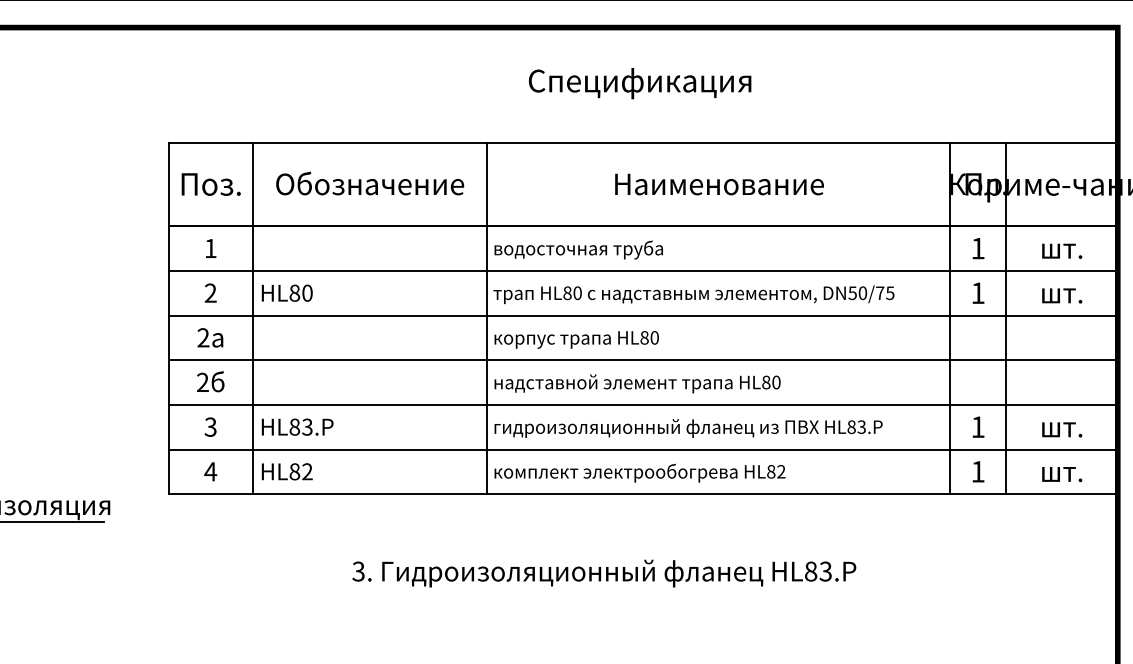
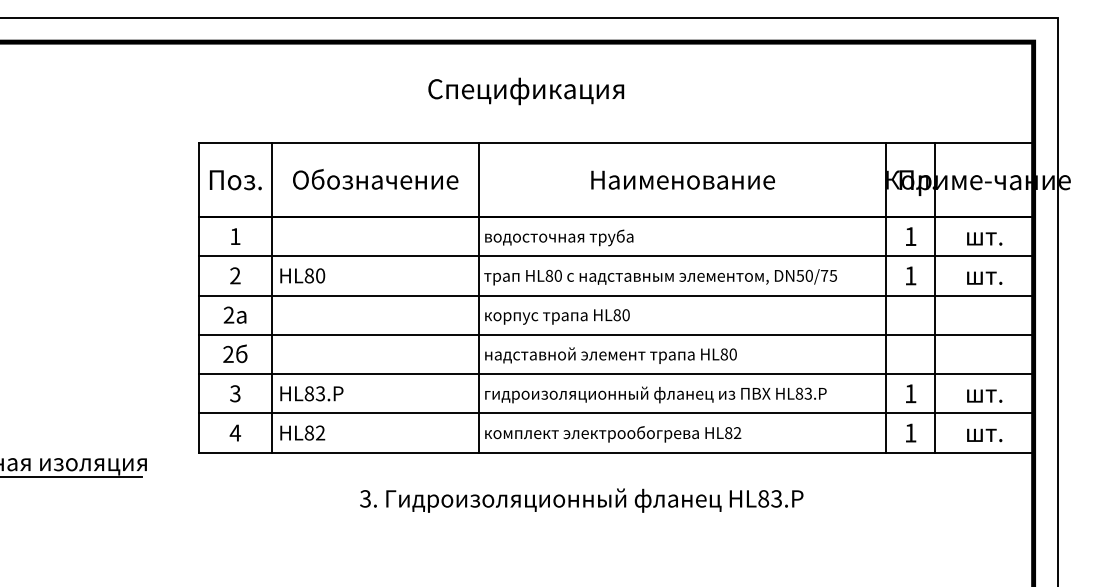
text: (640, 83) -> (526, 91), moved
text: (604, 573) -> (581, 500), moved

